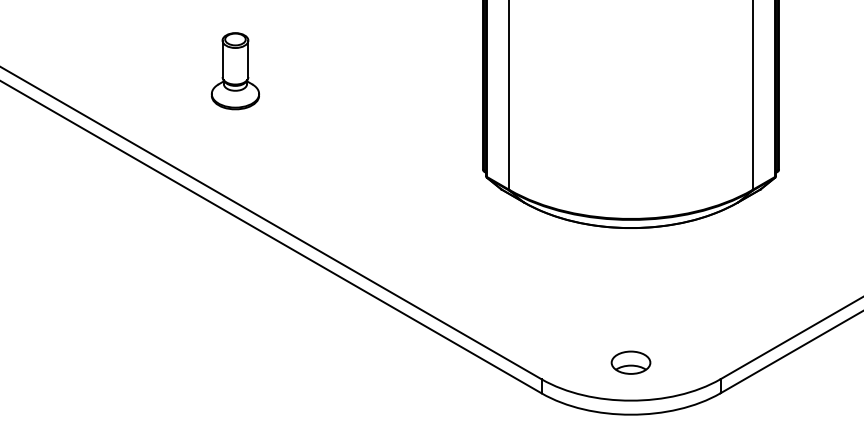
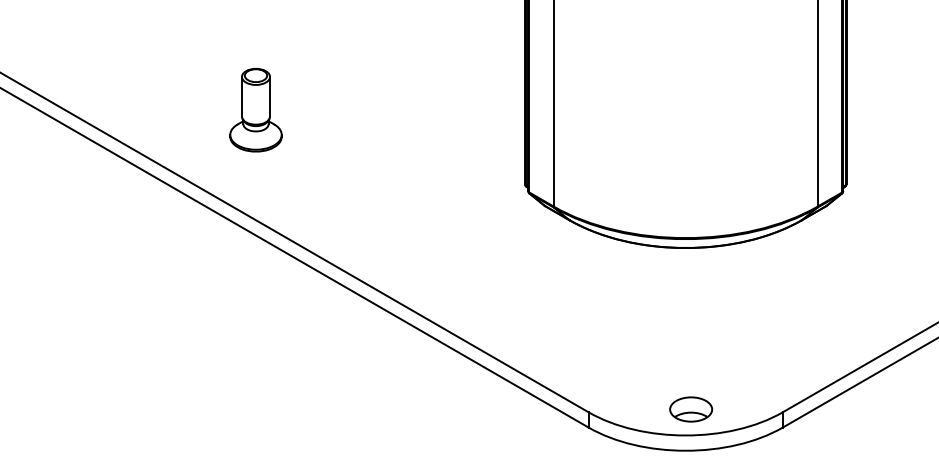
part: (234, 71) -> (254, 110), moved
part: (630, 362) -> (690, 409), moved

